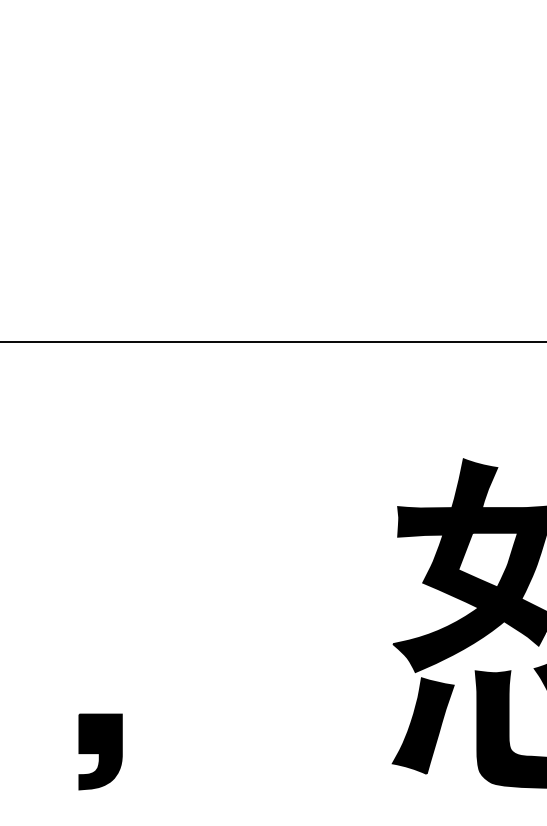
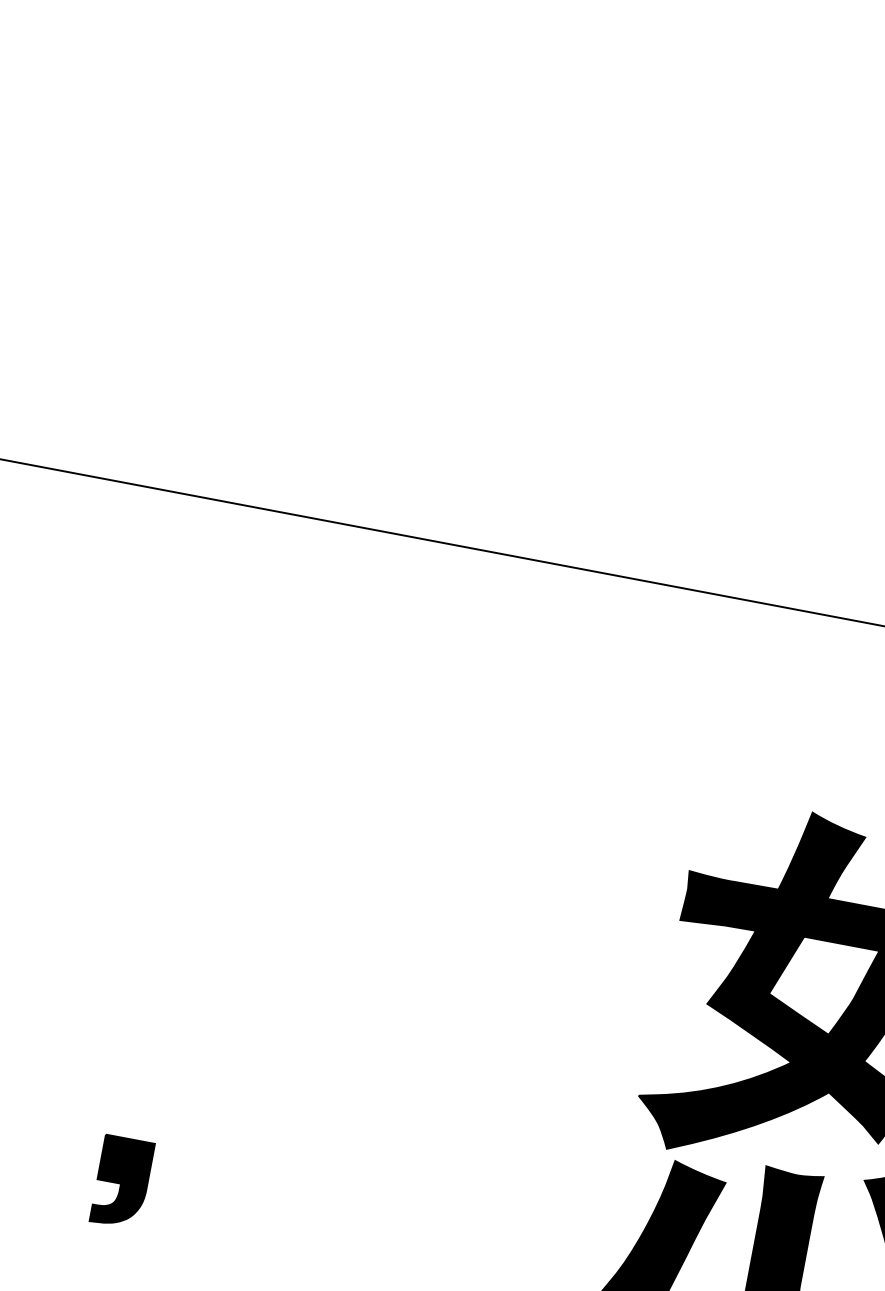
part: (100, 751) -> (122, 1181), size x0.7

